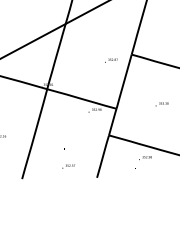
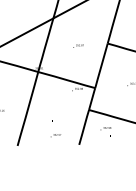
text: (111, 60) -> (78, 45), moved
text: (145, 157) -> (105, 128), moved

